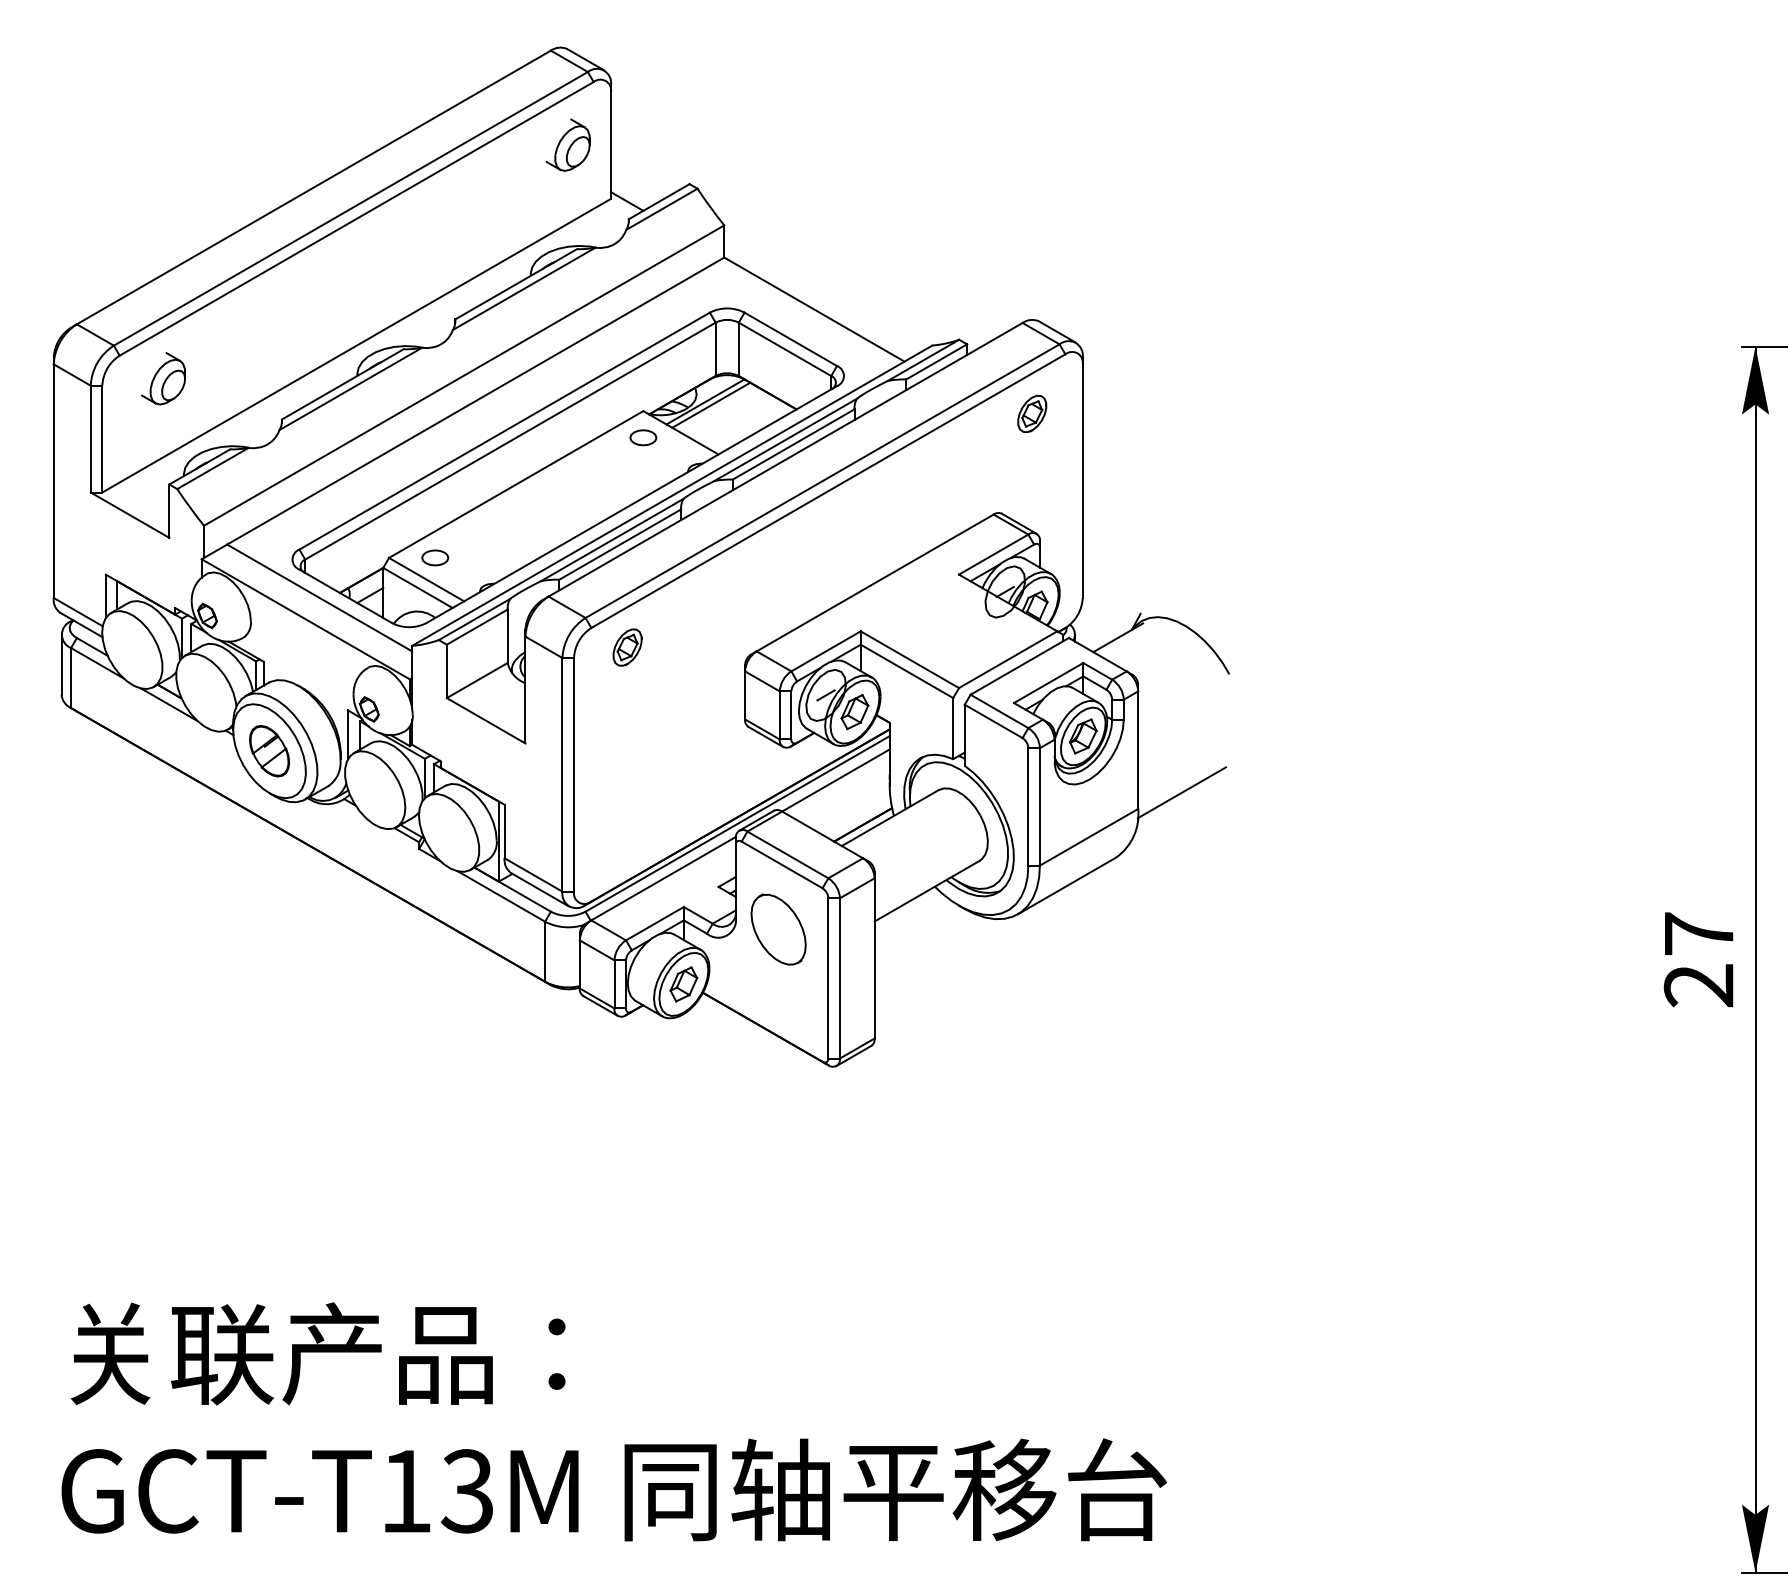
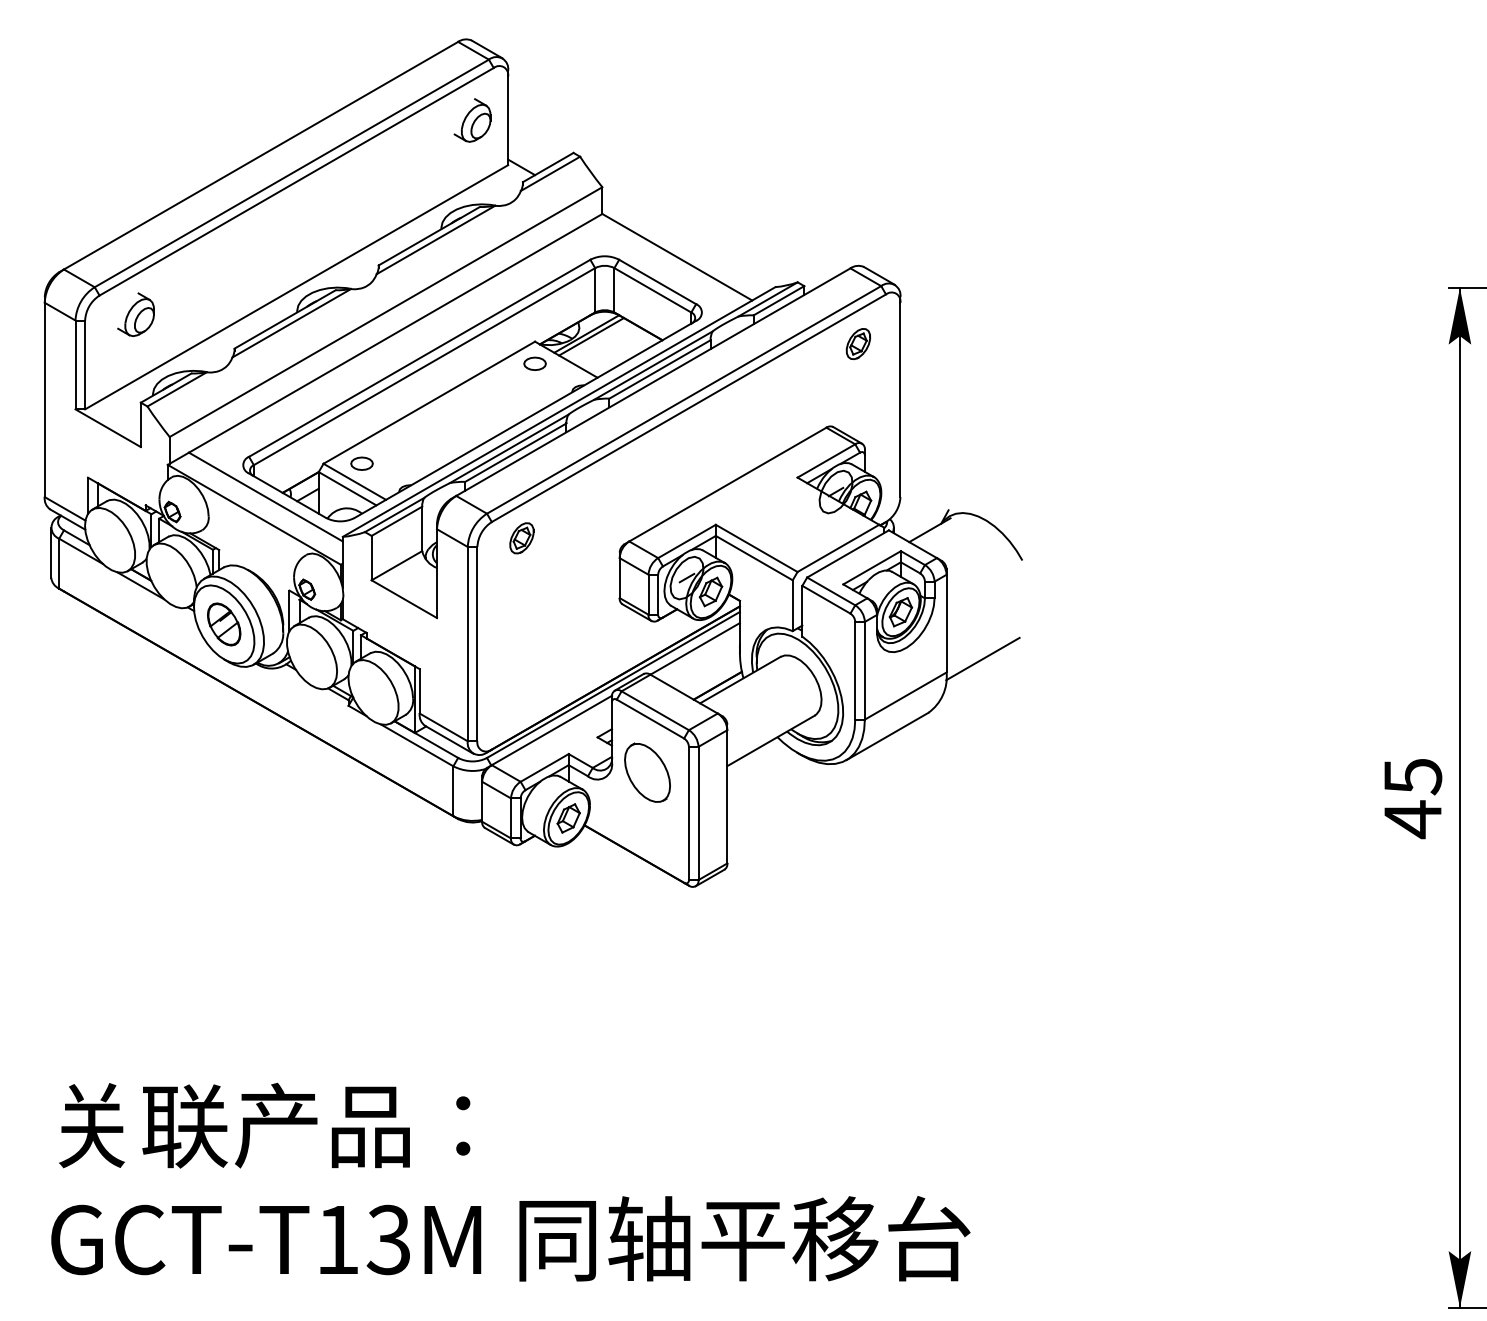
text: (1698, 960) -> (1412, 798), 27 -> 45

